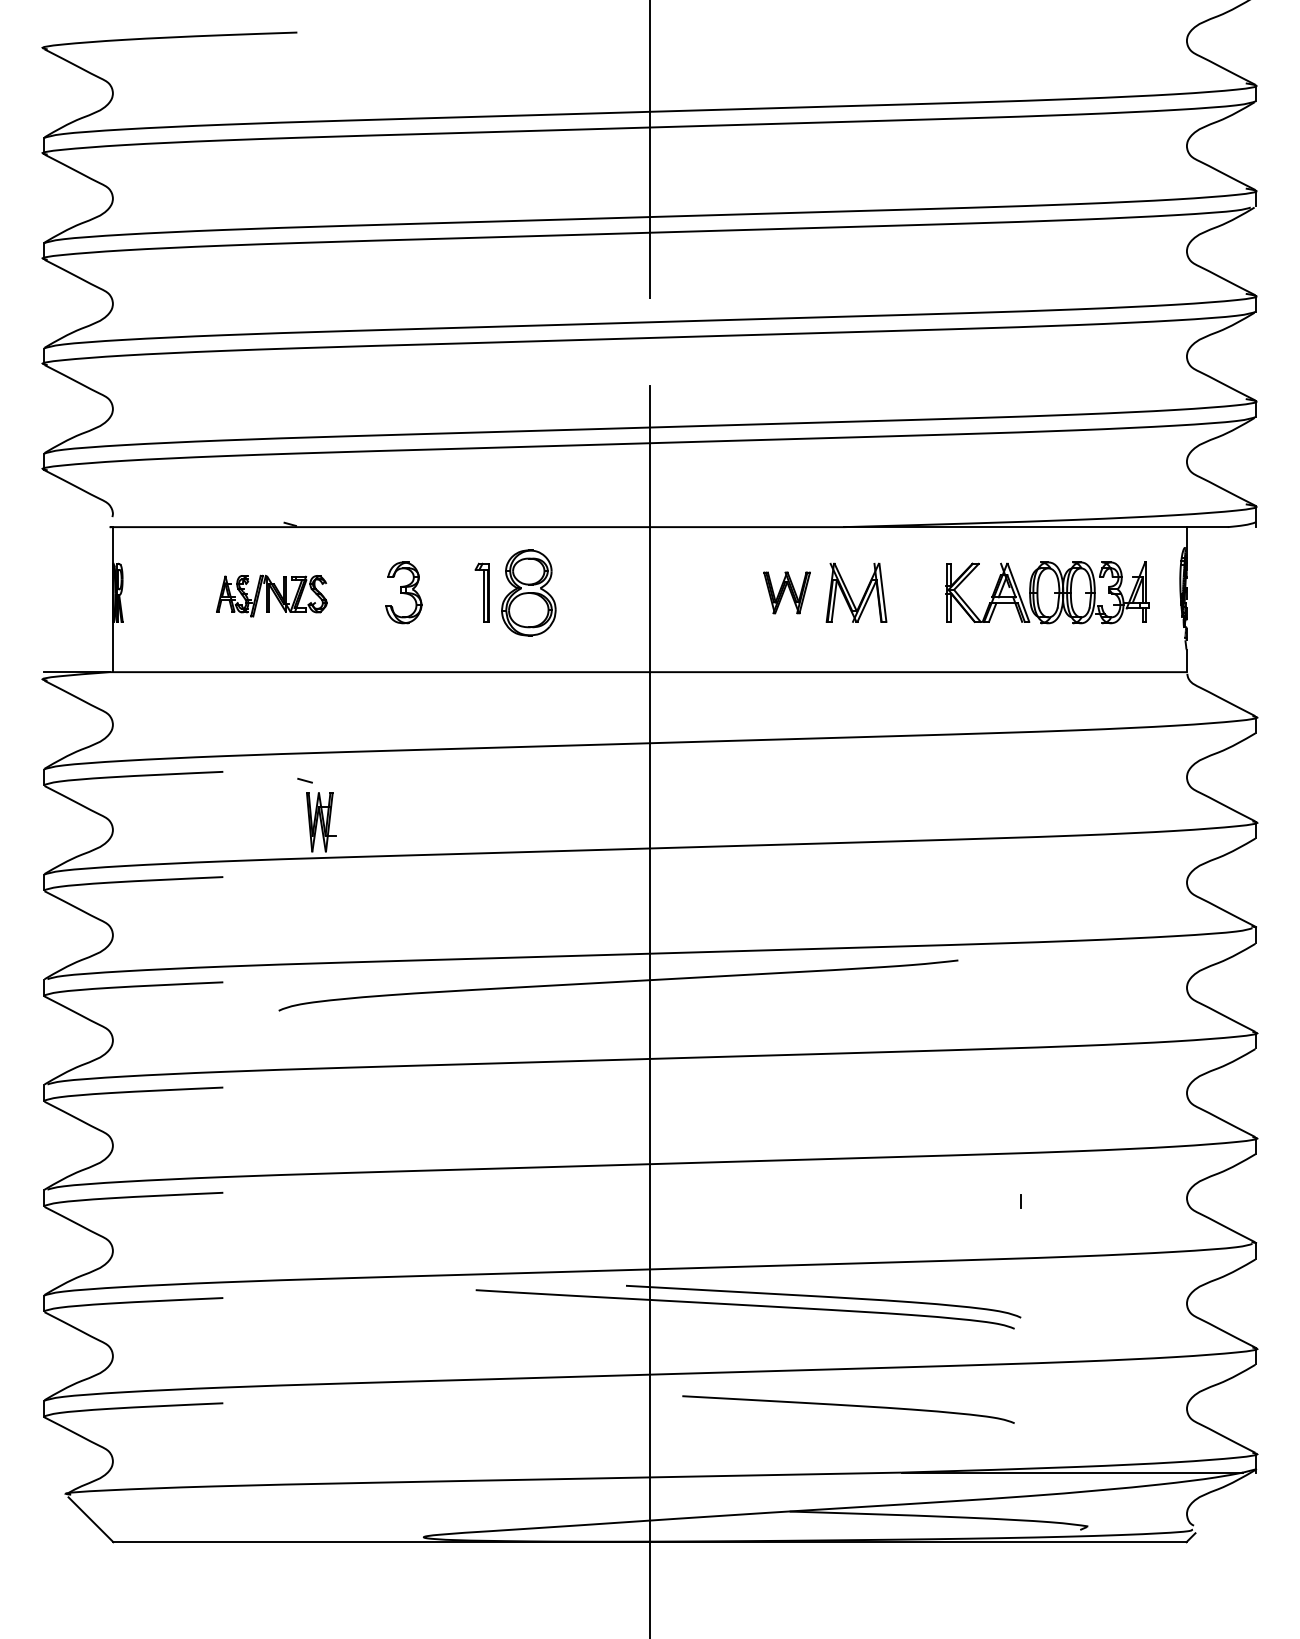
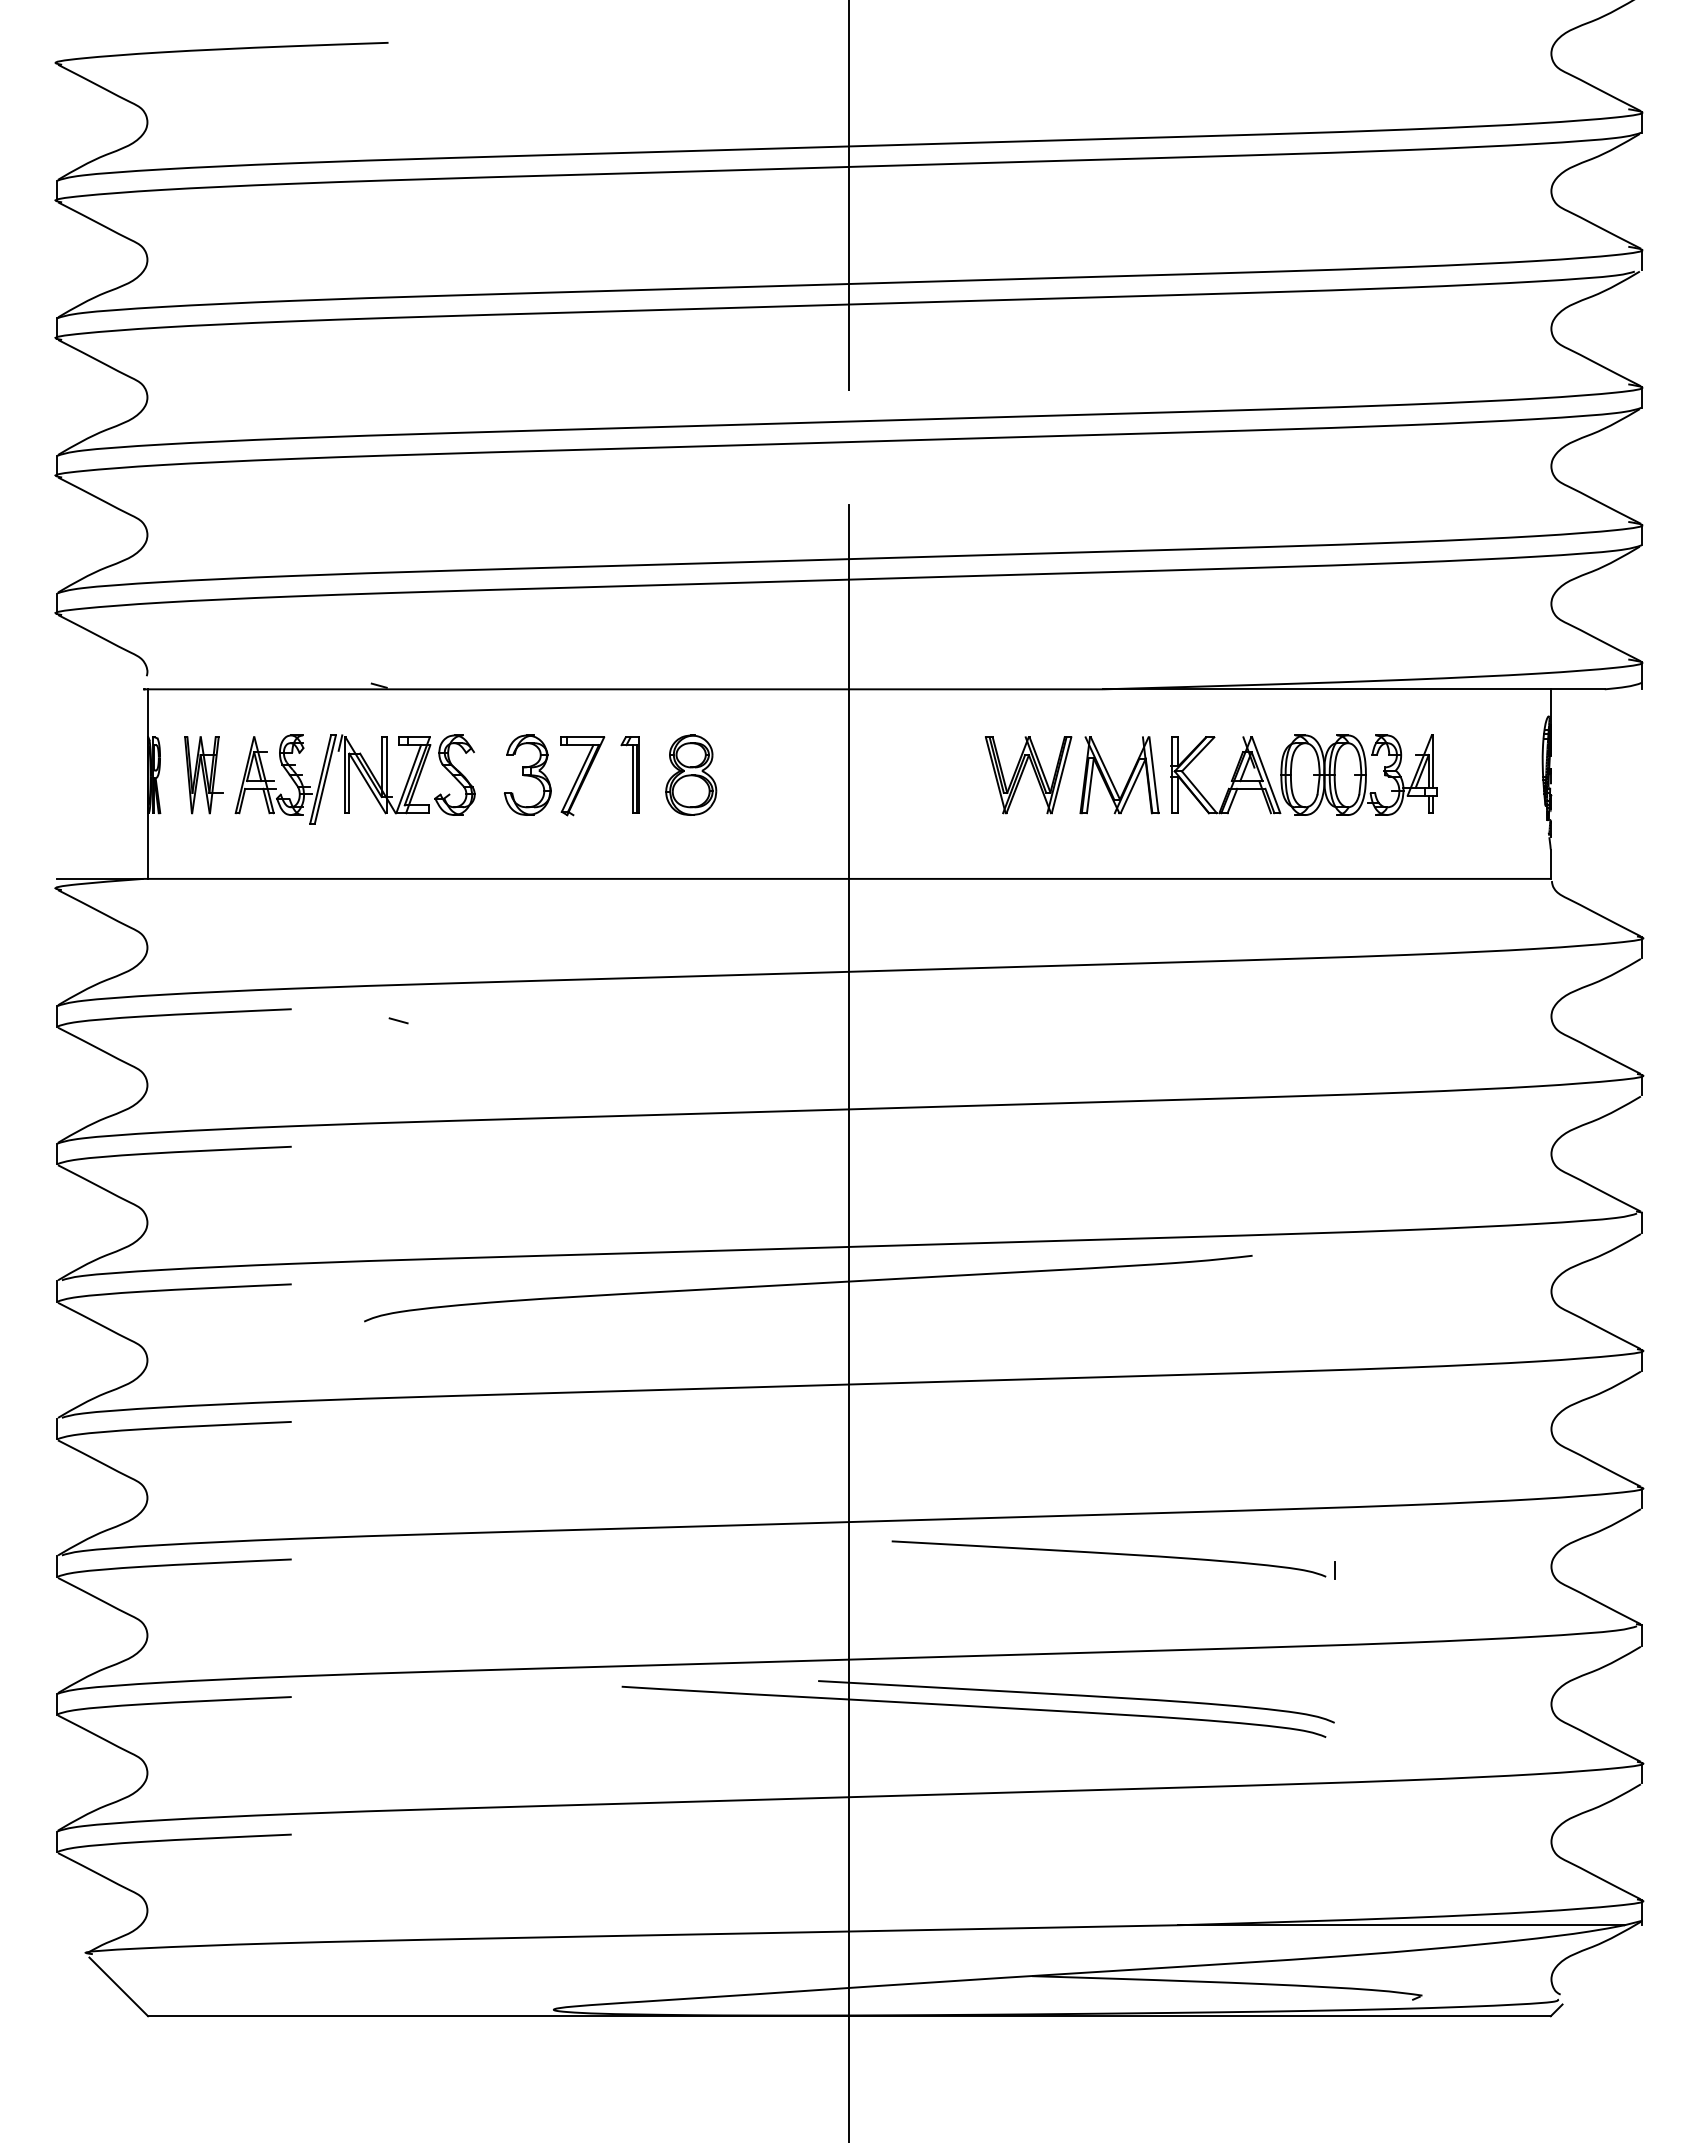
part: (529, 592) -> (691, 774), size x0.71
part: (1047, 592) -> (1303, 774), moved
part: (445, 593) -> (582, 776), added
part: (786, 593) -> (1028, 775), size x1.43
part: (271, 596) -> (354, 779), size x1.67
part: (321, 822) -> (203, 775), moved
curve: (848, 1406) -> (1108, 1554), moved

